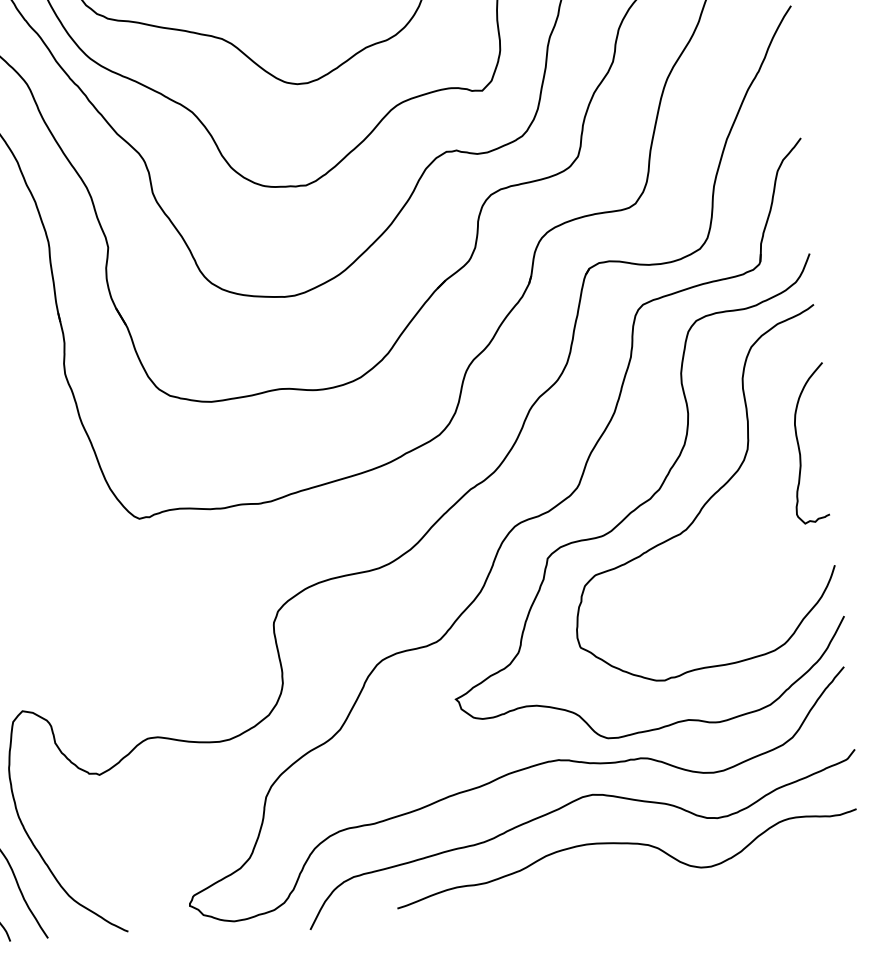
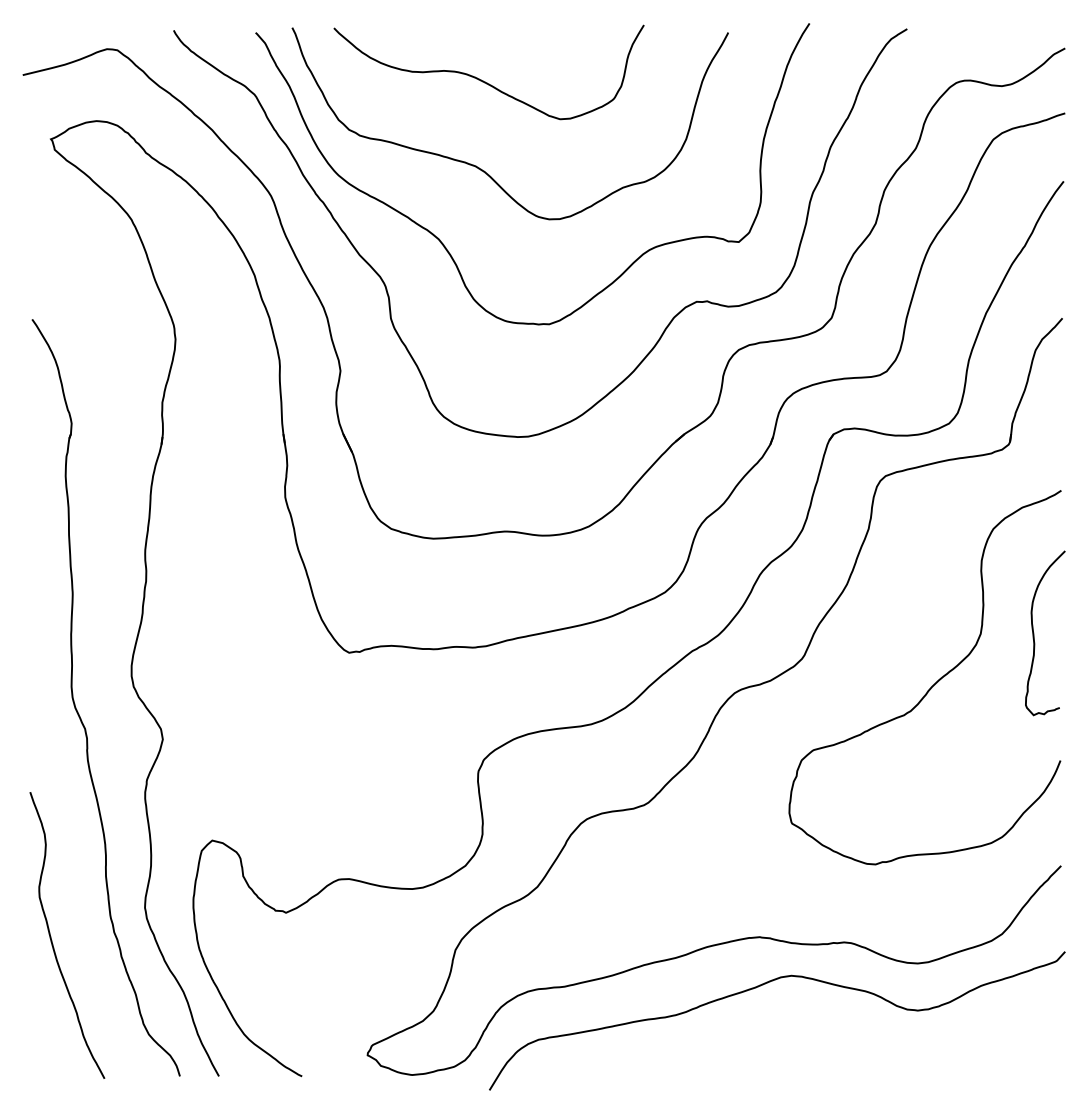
curve: (639, 504) -> (864, 681), removed
curve: (624, 844) -> (820, 1029), removed

